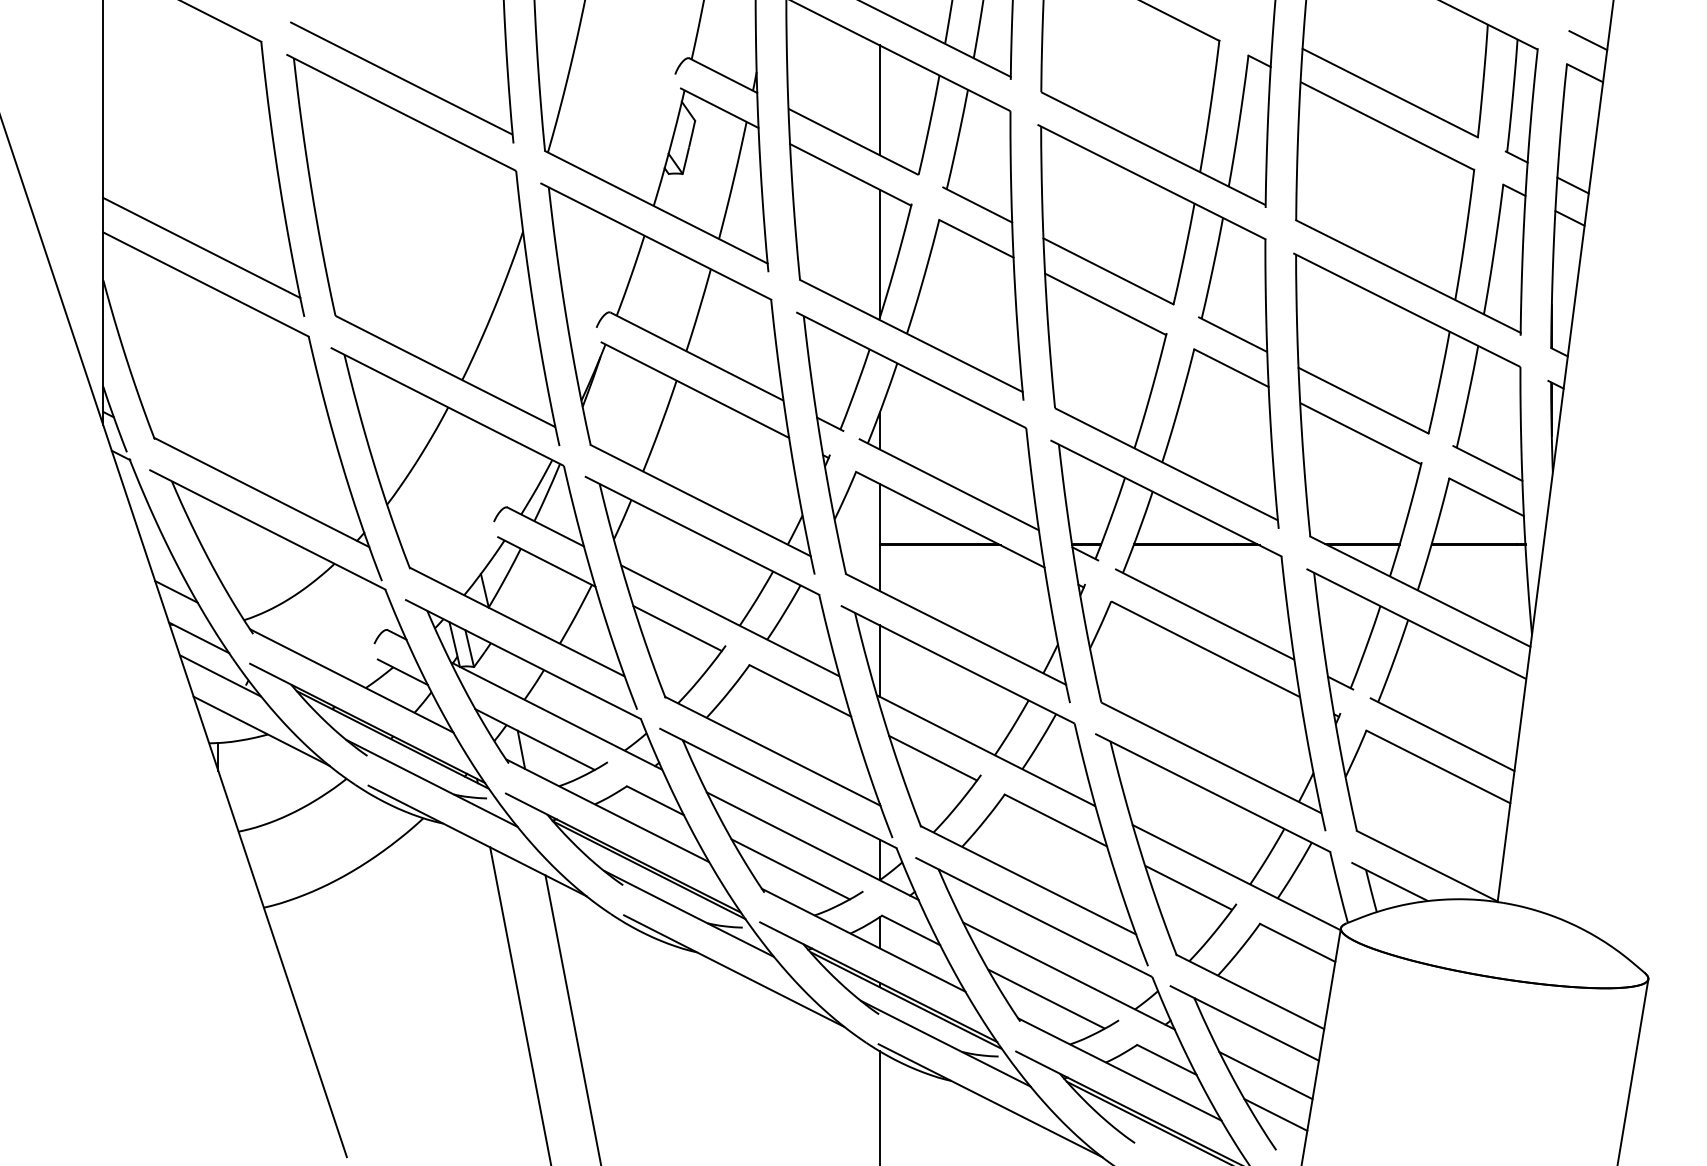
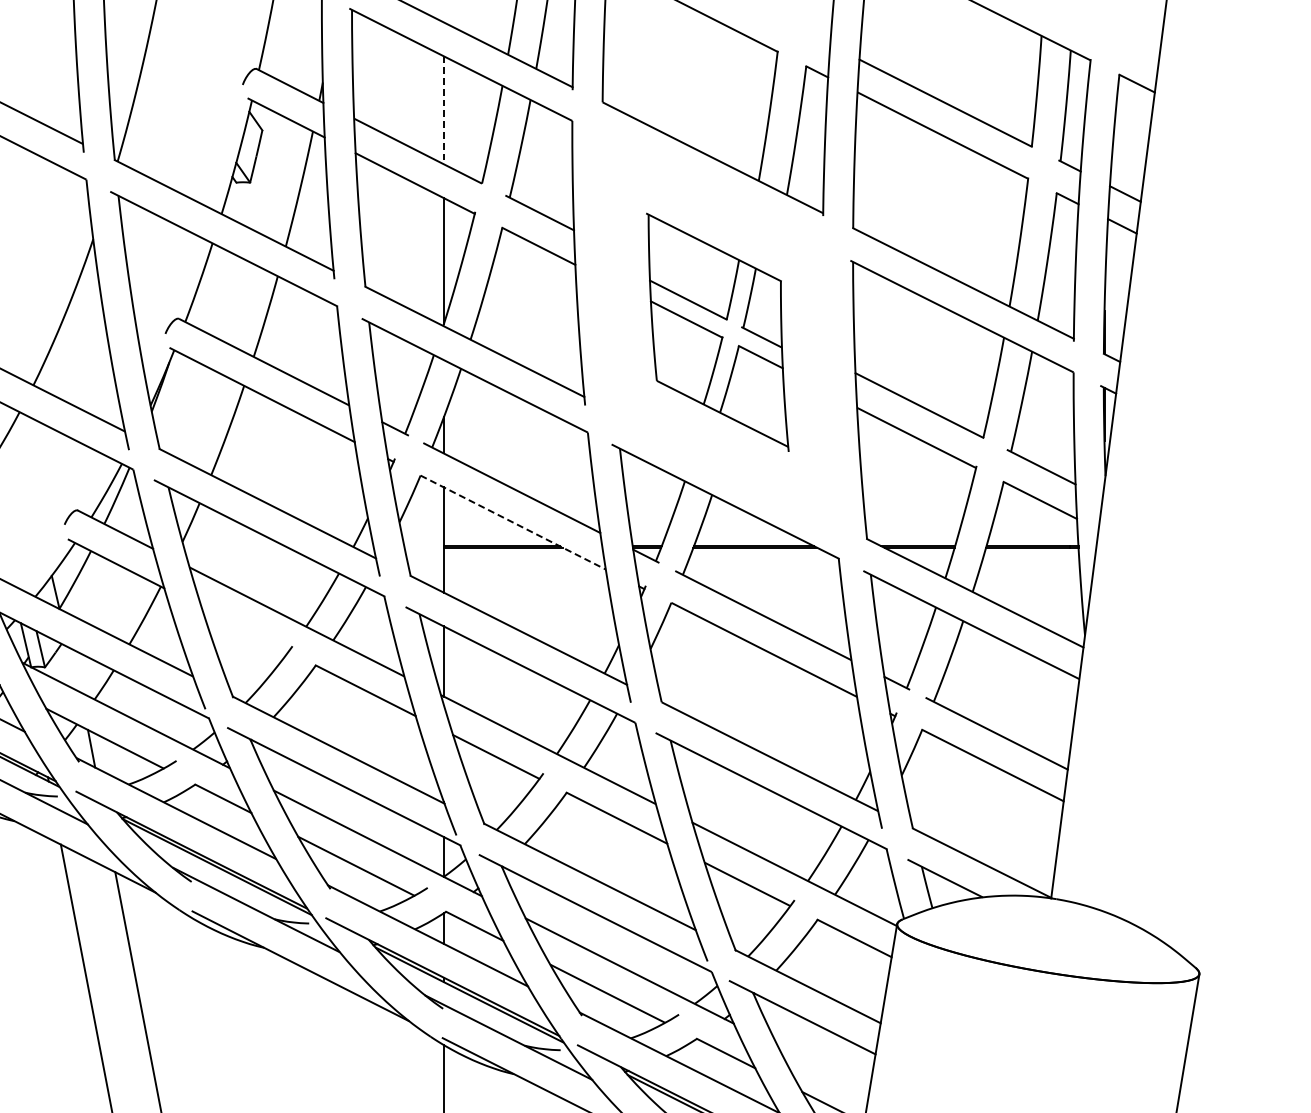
line: (1588, 40) -> (1140, 51), removed
line: (879, 100) -> (443, 110), solid -> dashed
part: (1158, 326) -> (717, 332), size x0.6
line: (950, 519) -> (513, 522), solid -> dashed
line: (677, 628) -> (245, 629), removed
line: (1265, 1075) -> (823, 1068), removed

